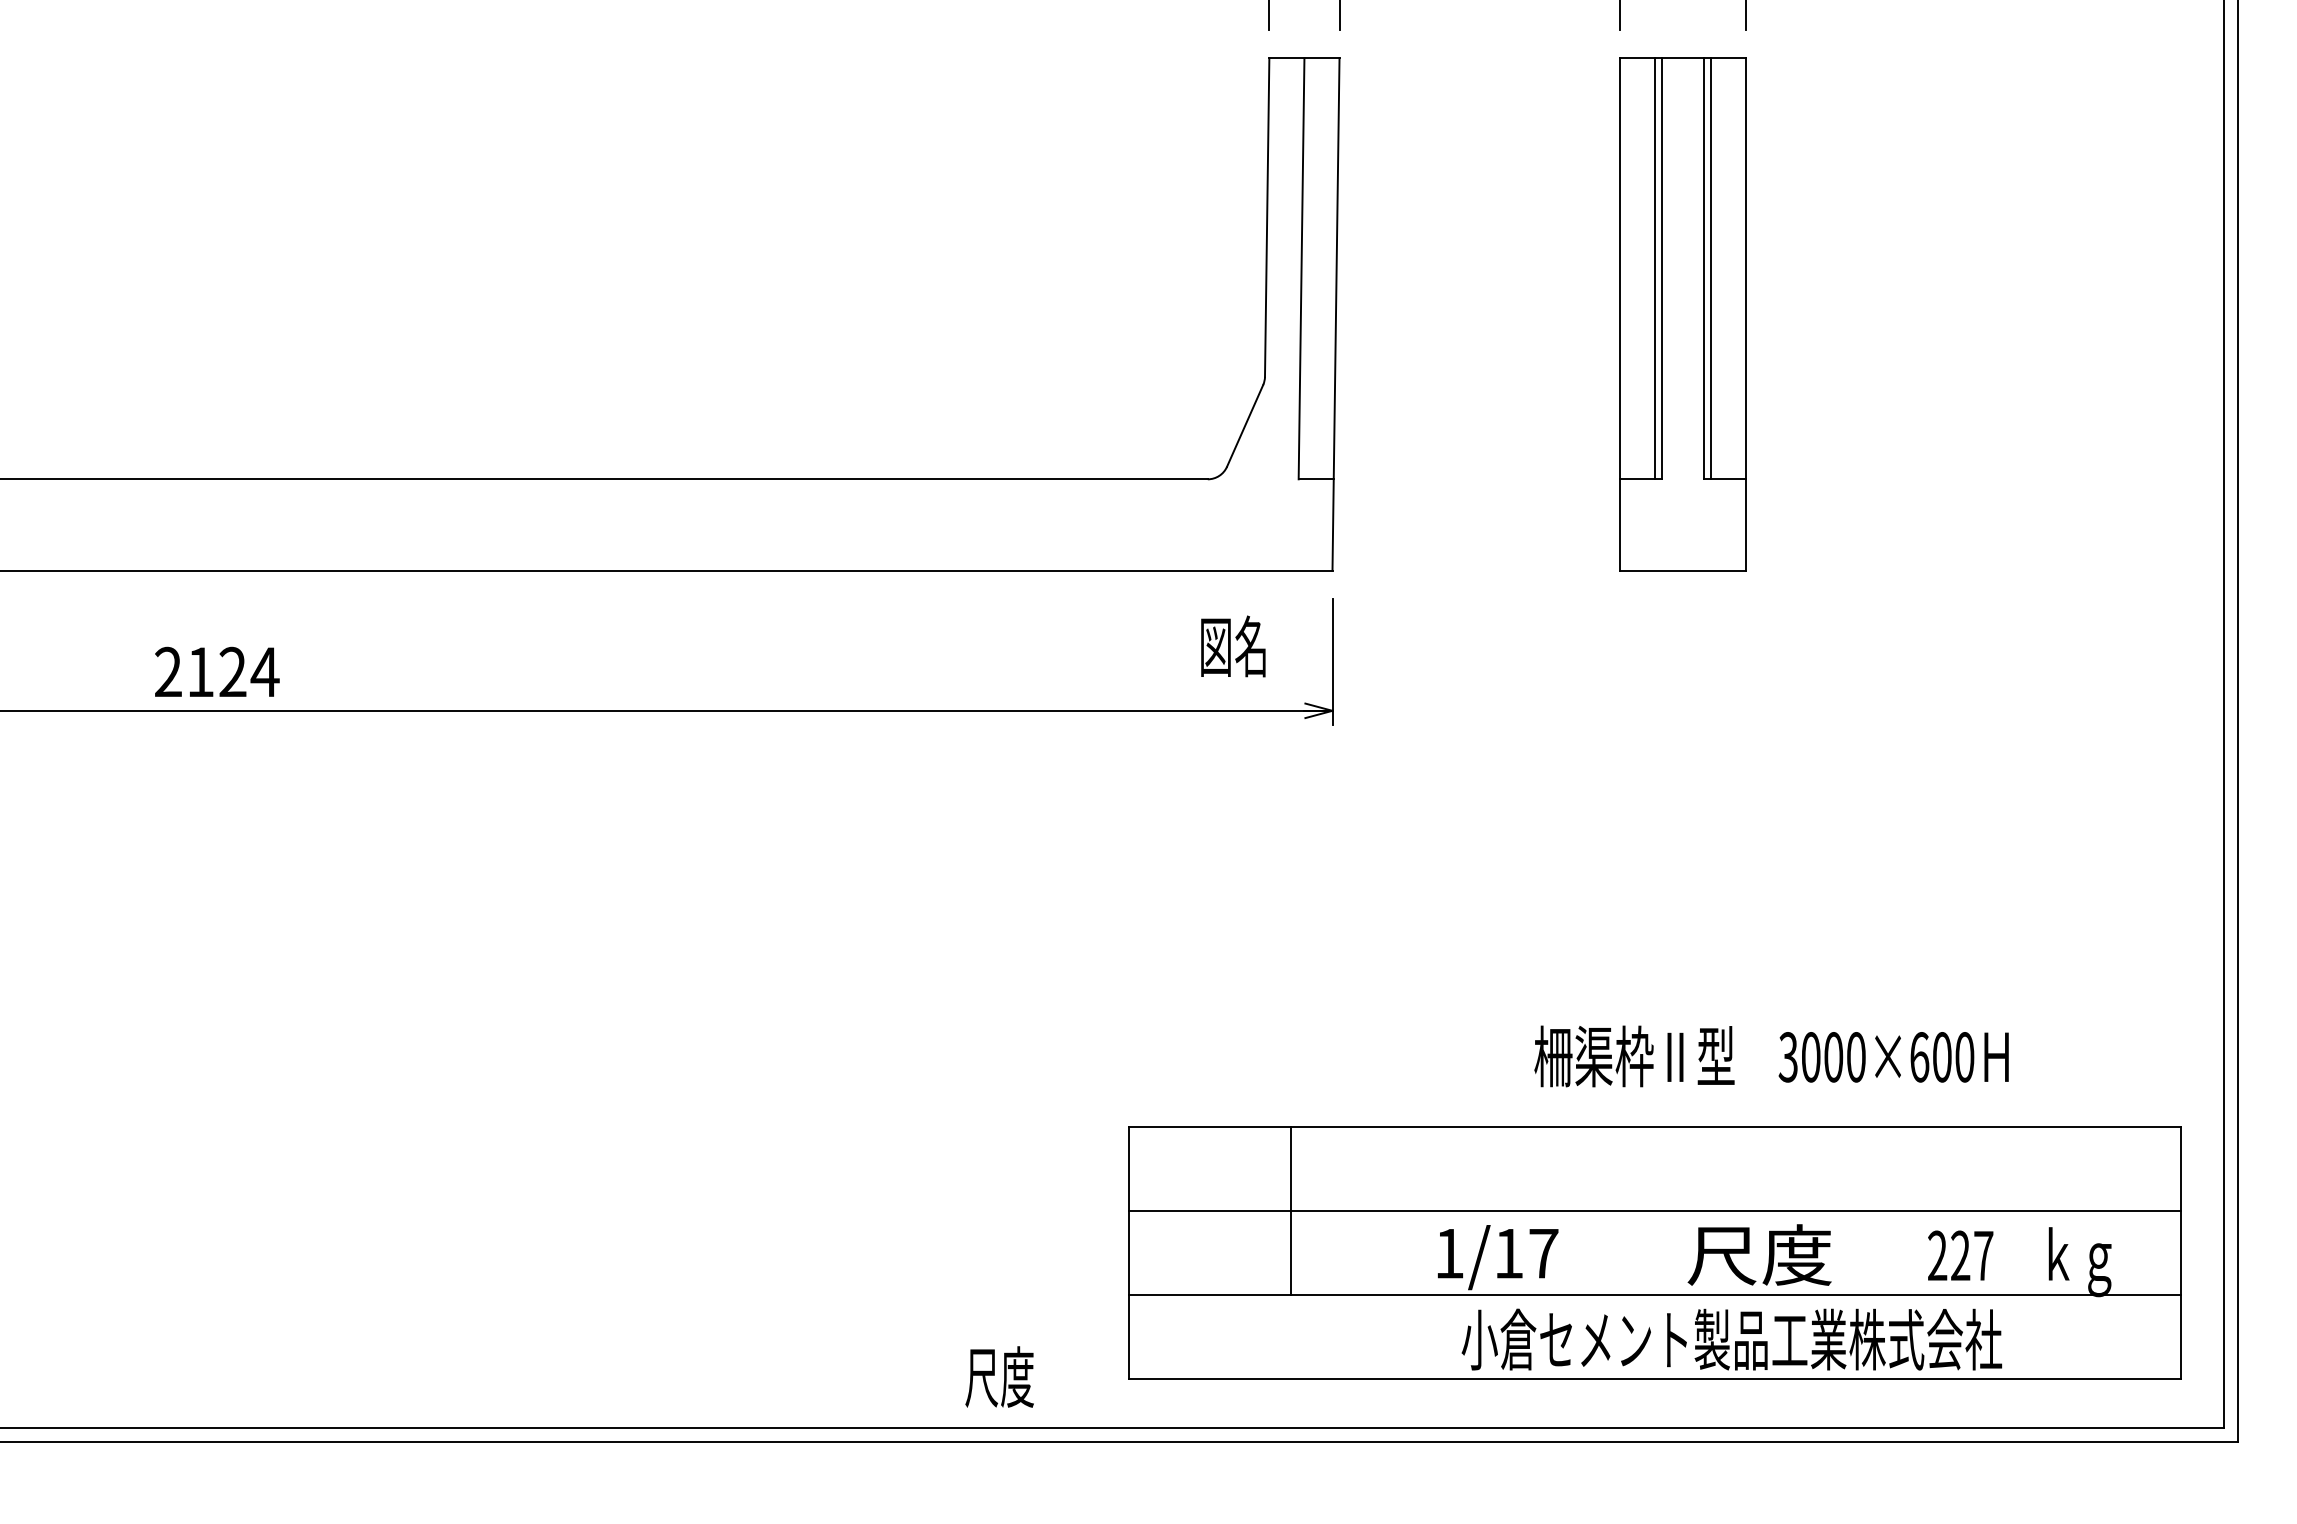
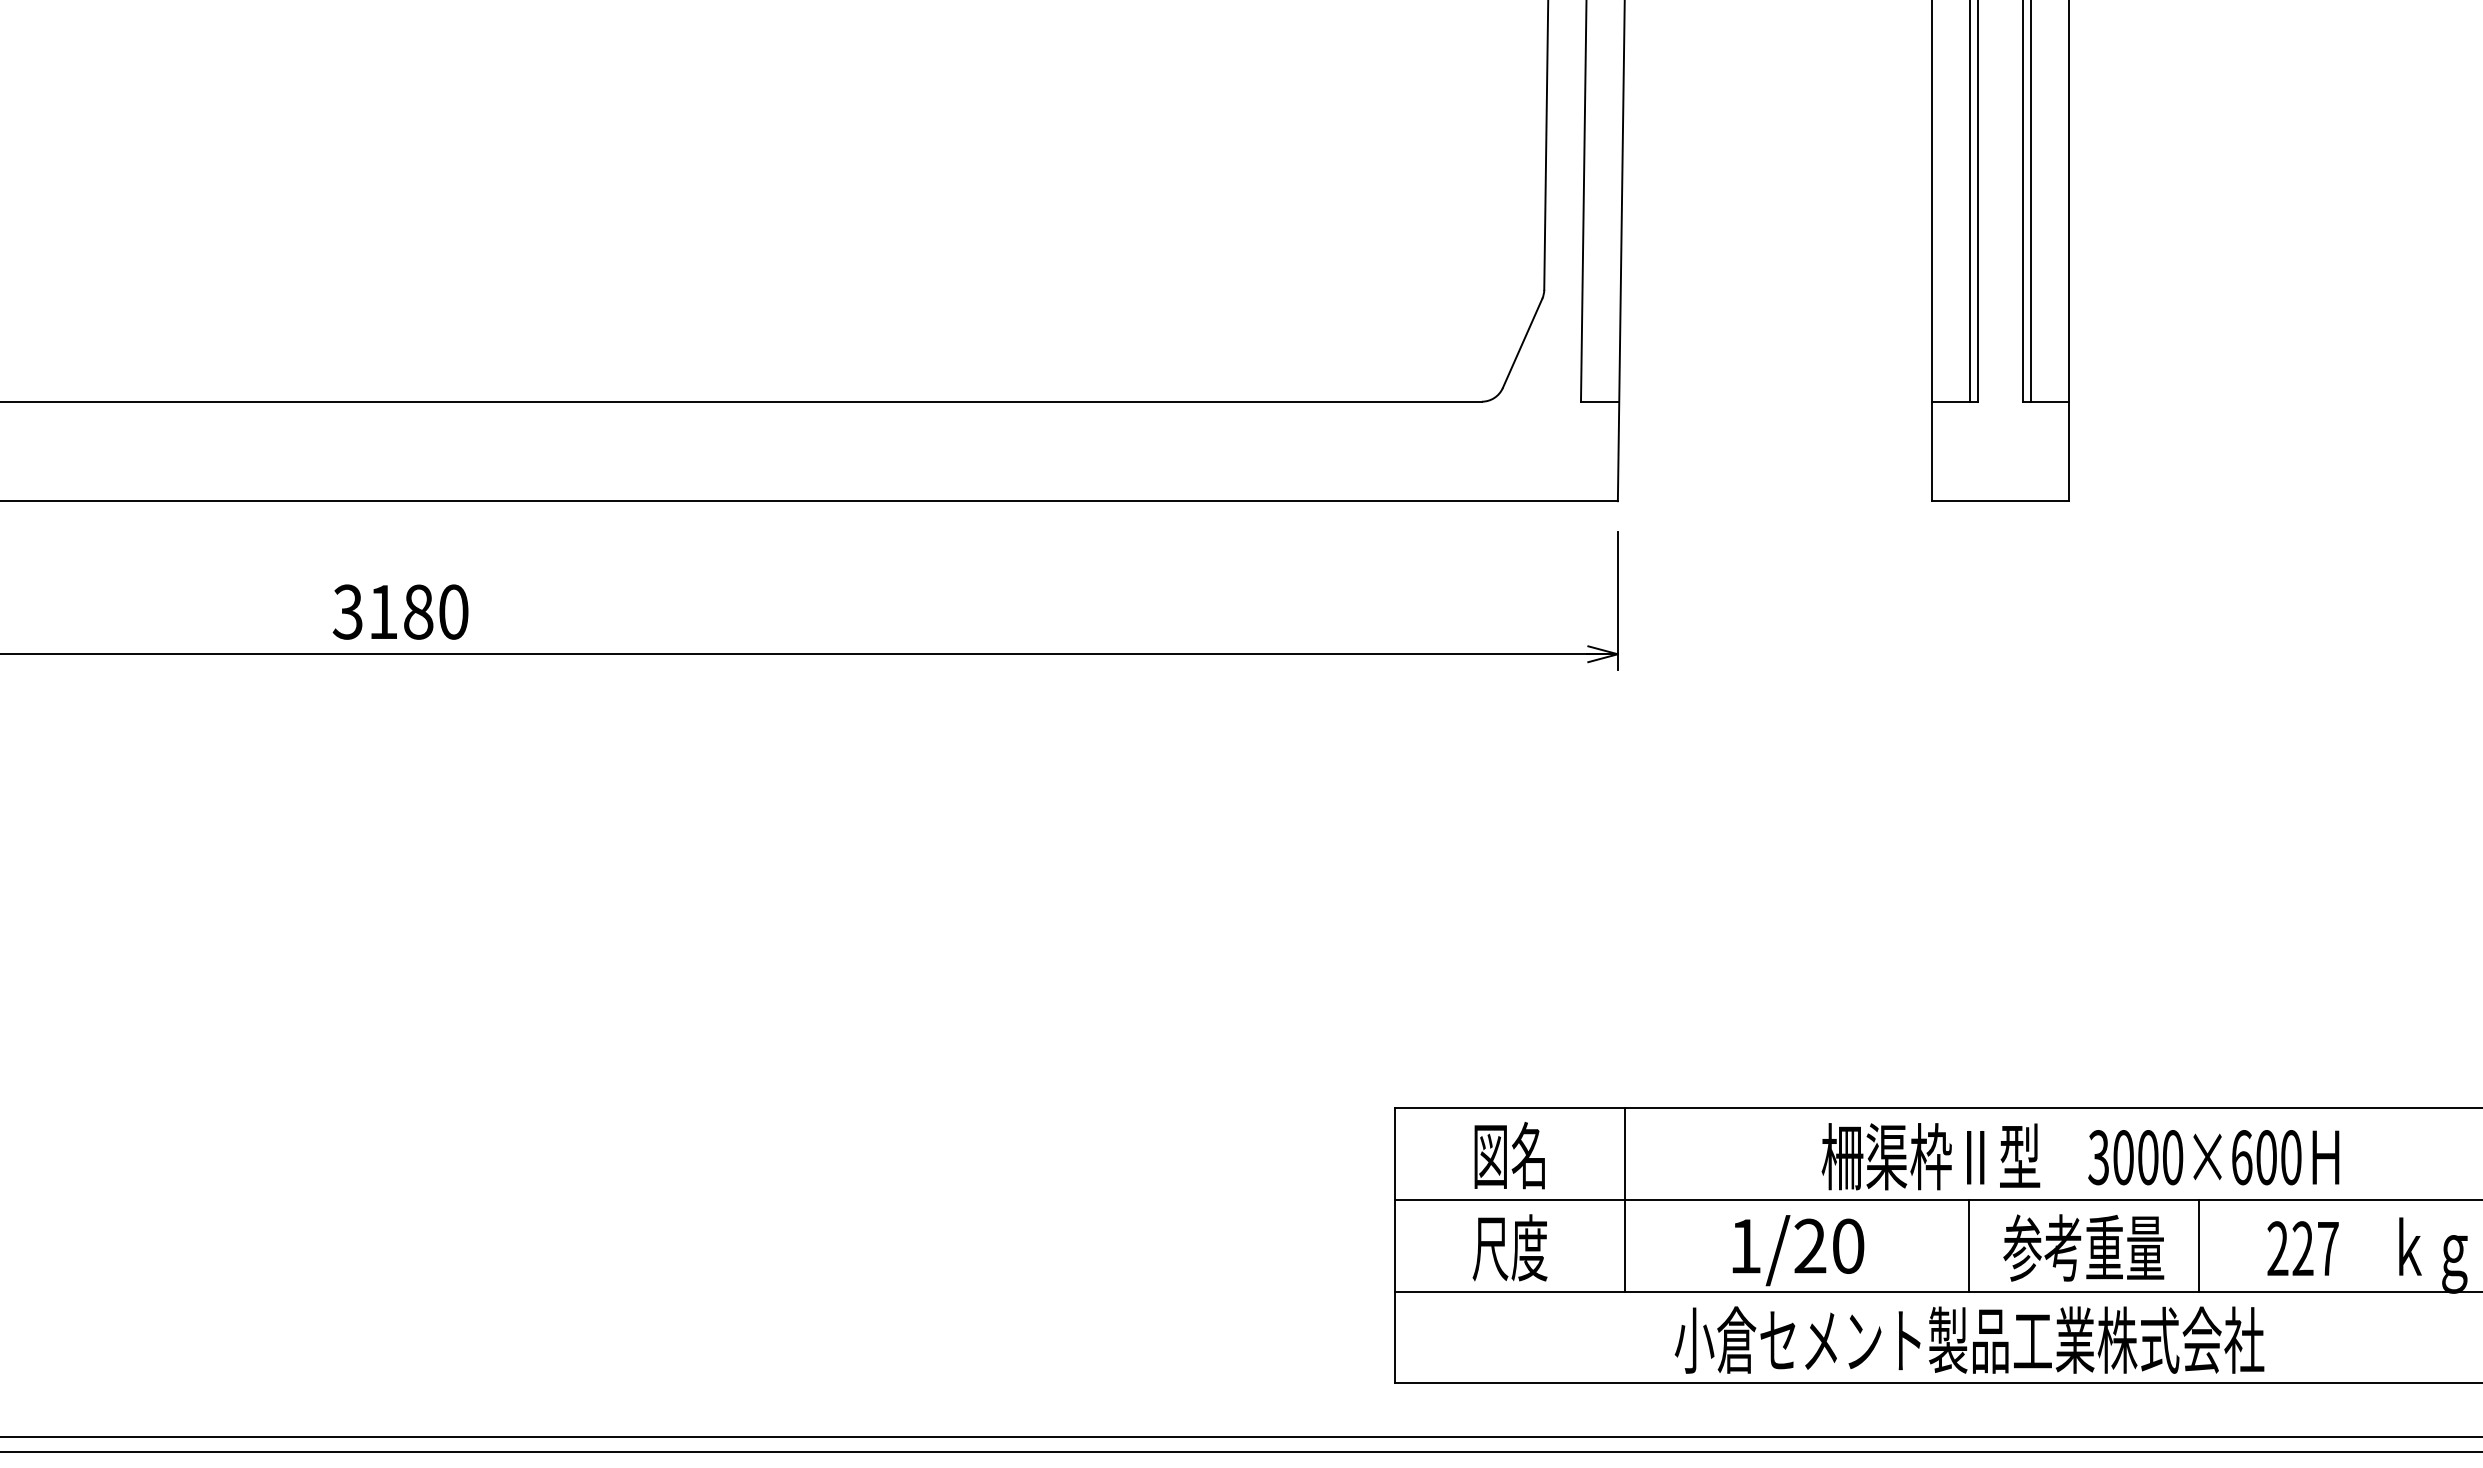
text: (1233, 646) -> (1509, 1155), moved
text: (216, 671) -> (400, 611), 2124 -> 3180
text: (1771, 1056) -> (2080, 1156), moved
line: (1291, 1210) -> (1625, 1199), moved
line: (1654, 1252) -> (1969, 1245), added
line: (1865, 1252) -> (2199, 1245), added
text: (1526, 1253) -> (1829, 1246), 1/17 -> 1/20
text: (1759, 1255) -> (2083, 1248), 尺度 -> 参考重量
text: (1731, 1339) -> (1969, 1339), moved
text: (999, 1376) -> (1509, 1247), moved

